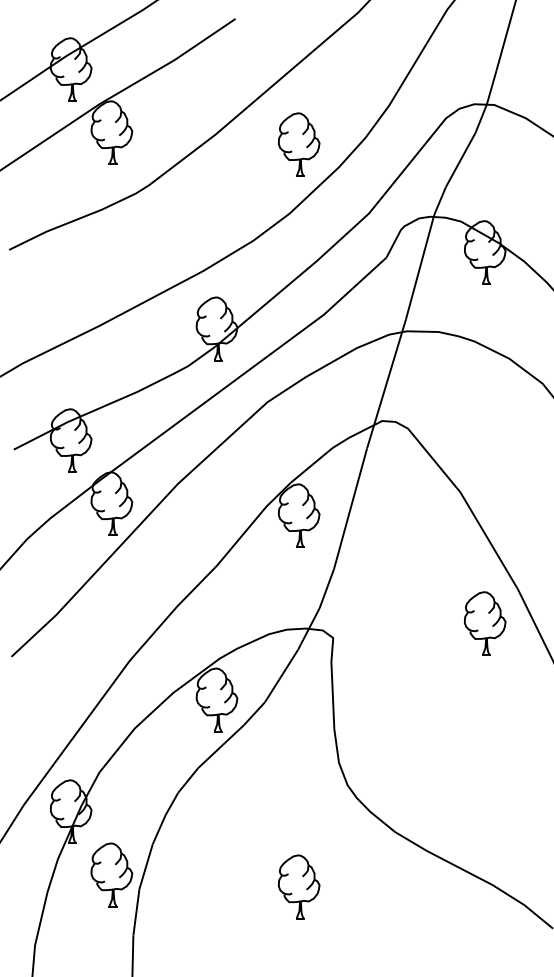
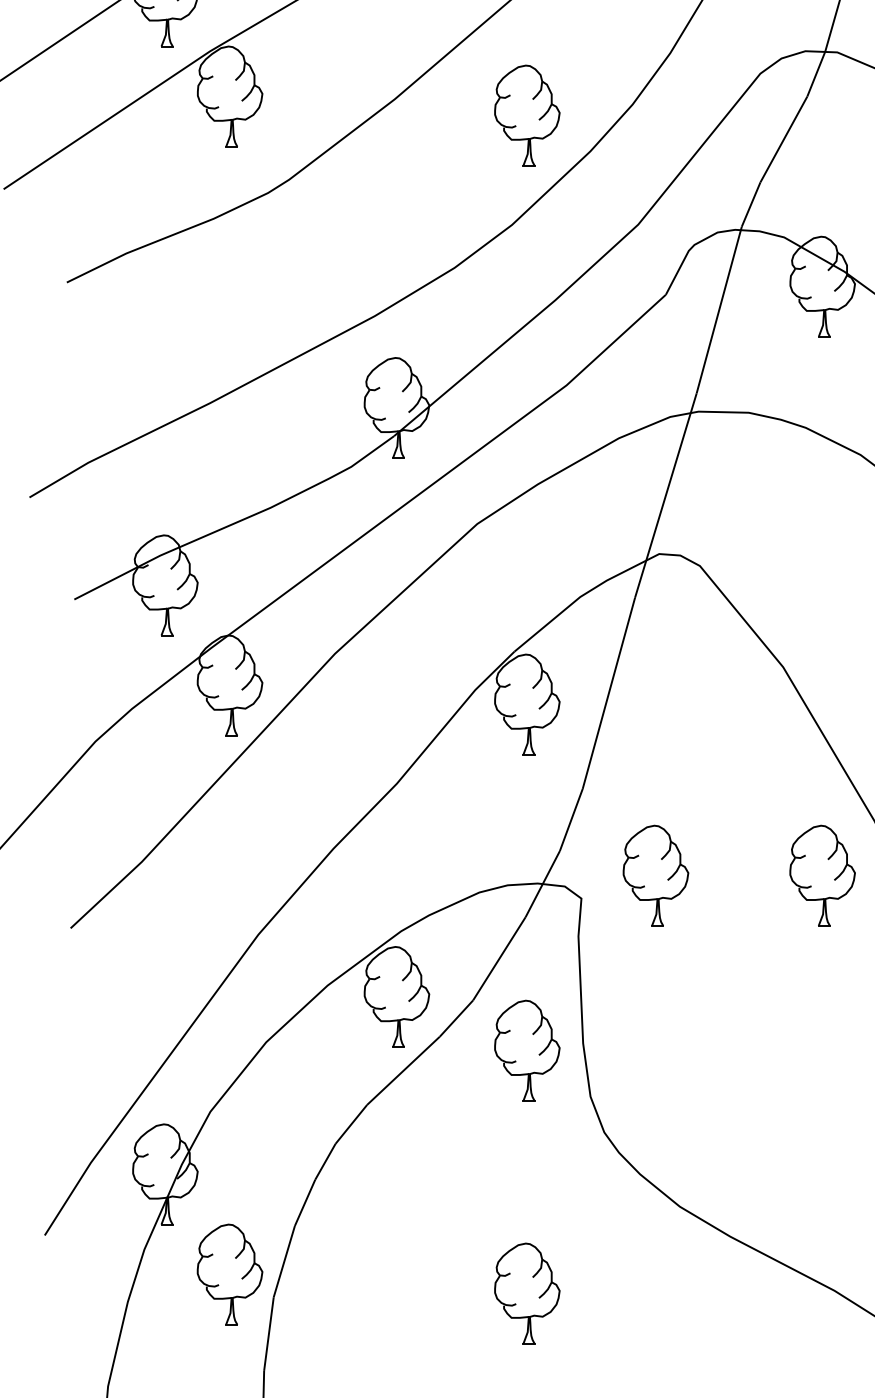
part: (380, 623) -> (656, 875), added
part: (299, 733) -> (527, 1050), added

